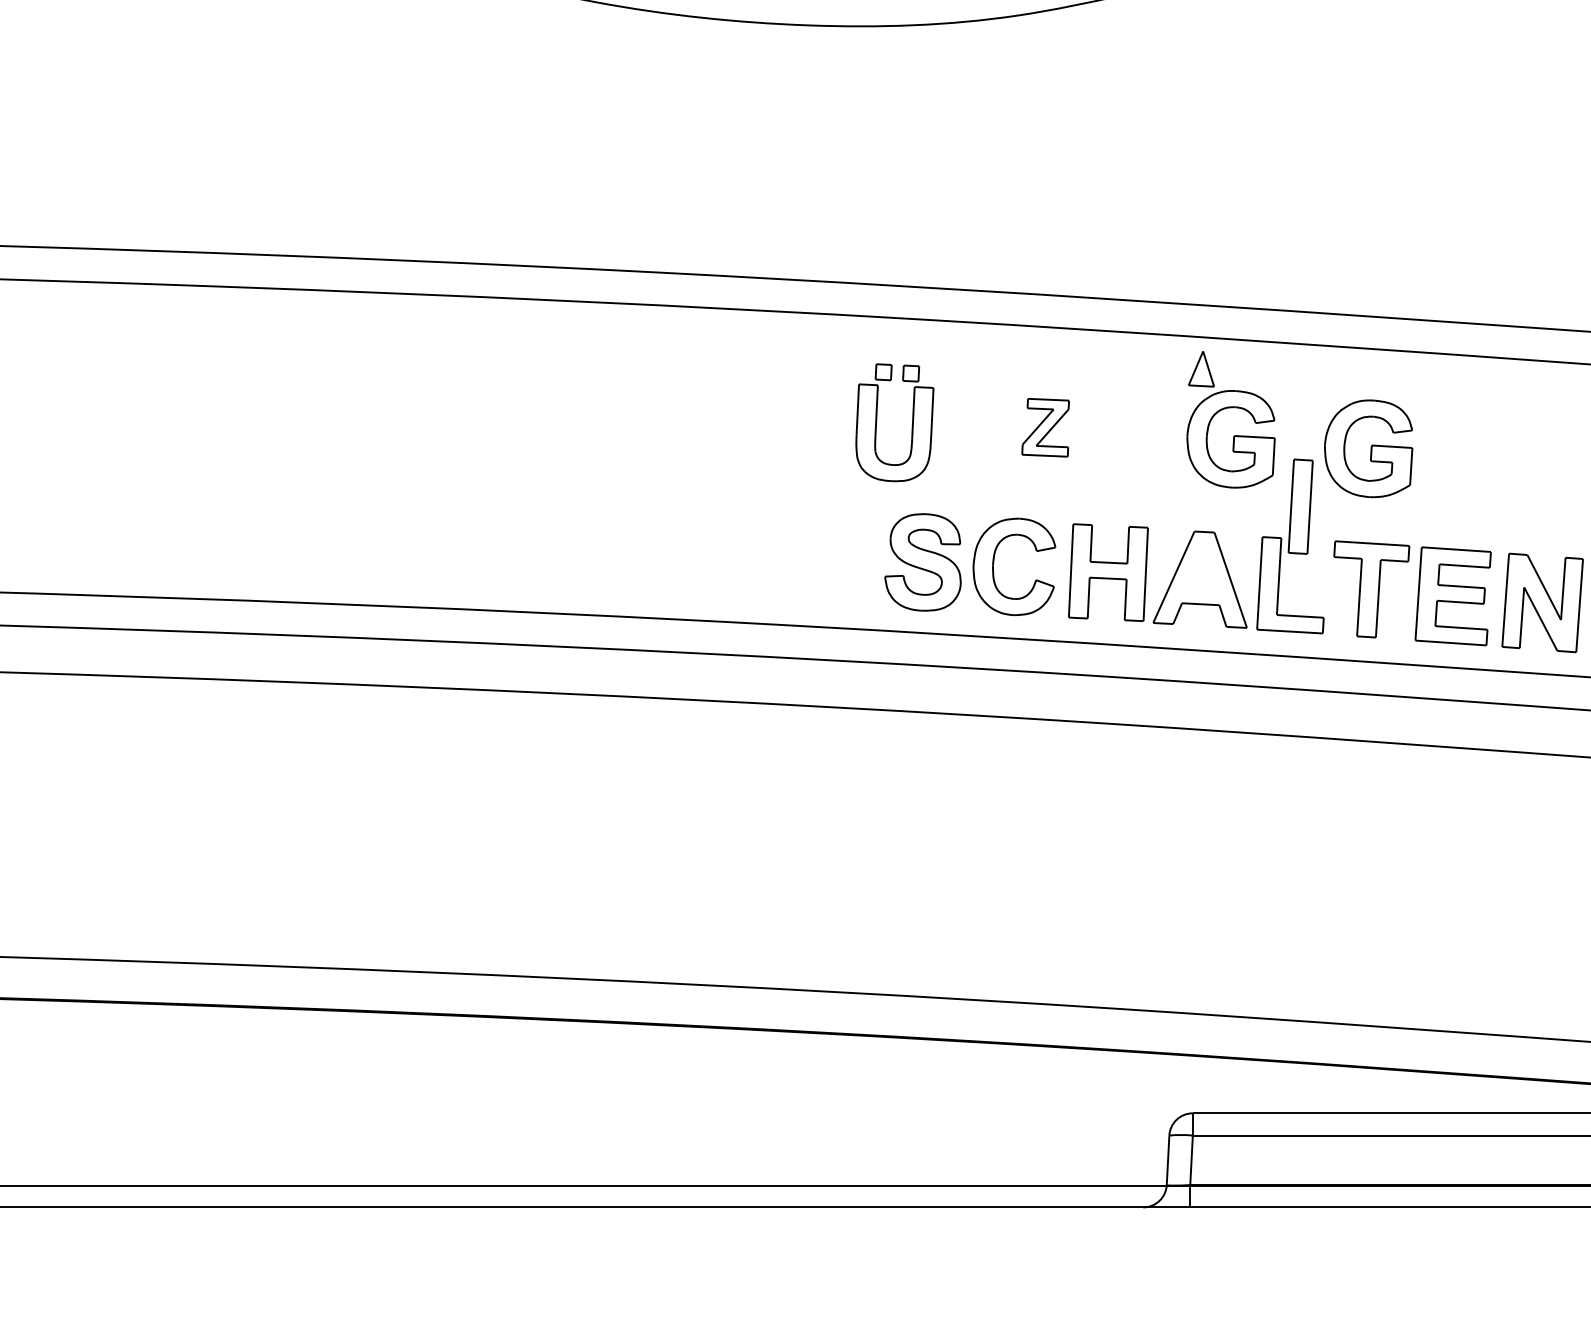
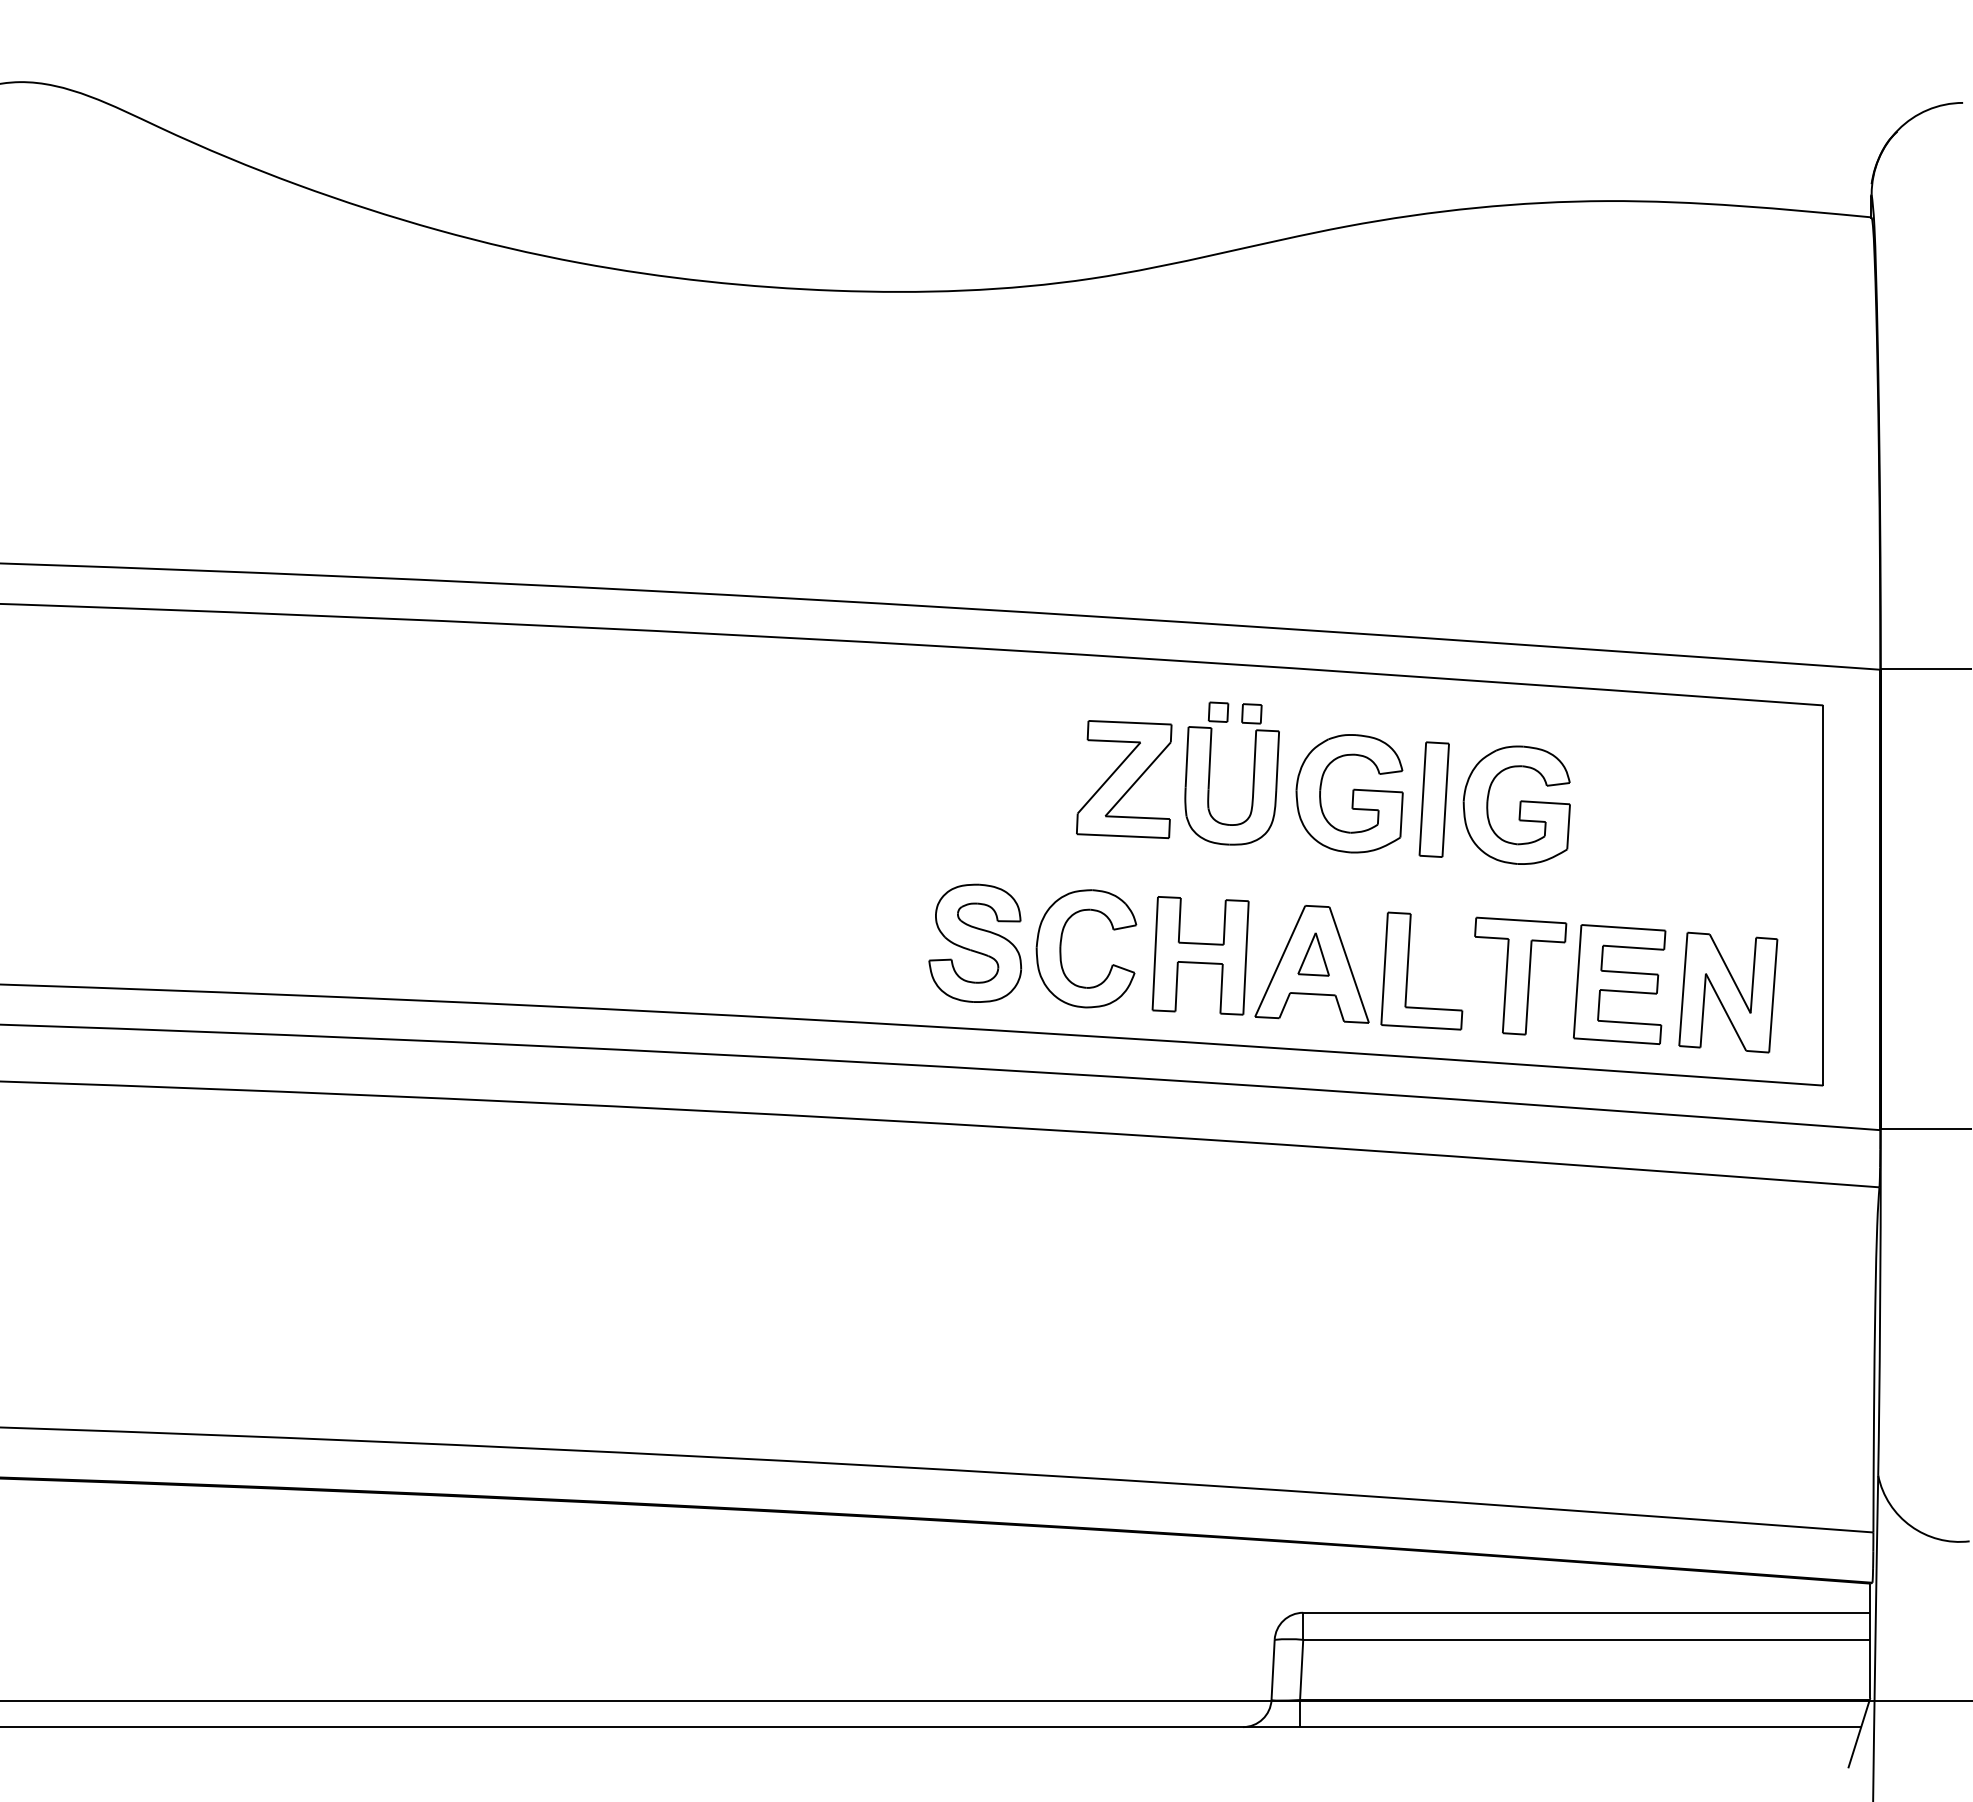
part: (1201, 369) -> (1313, 954), moved
part: (877, 422) -> (1210, 773), moved
part: (1045, 427) -> (1124, 779), size x1.67
part: (1300, 506) -> (1433, 799), moved

